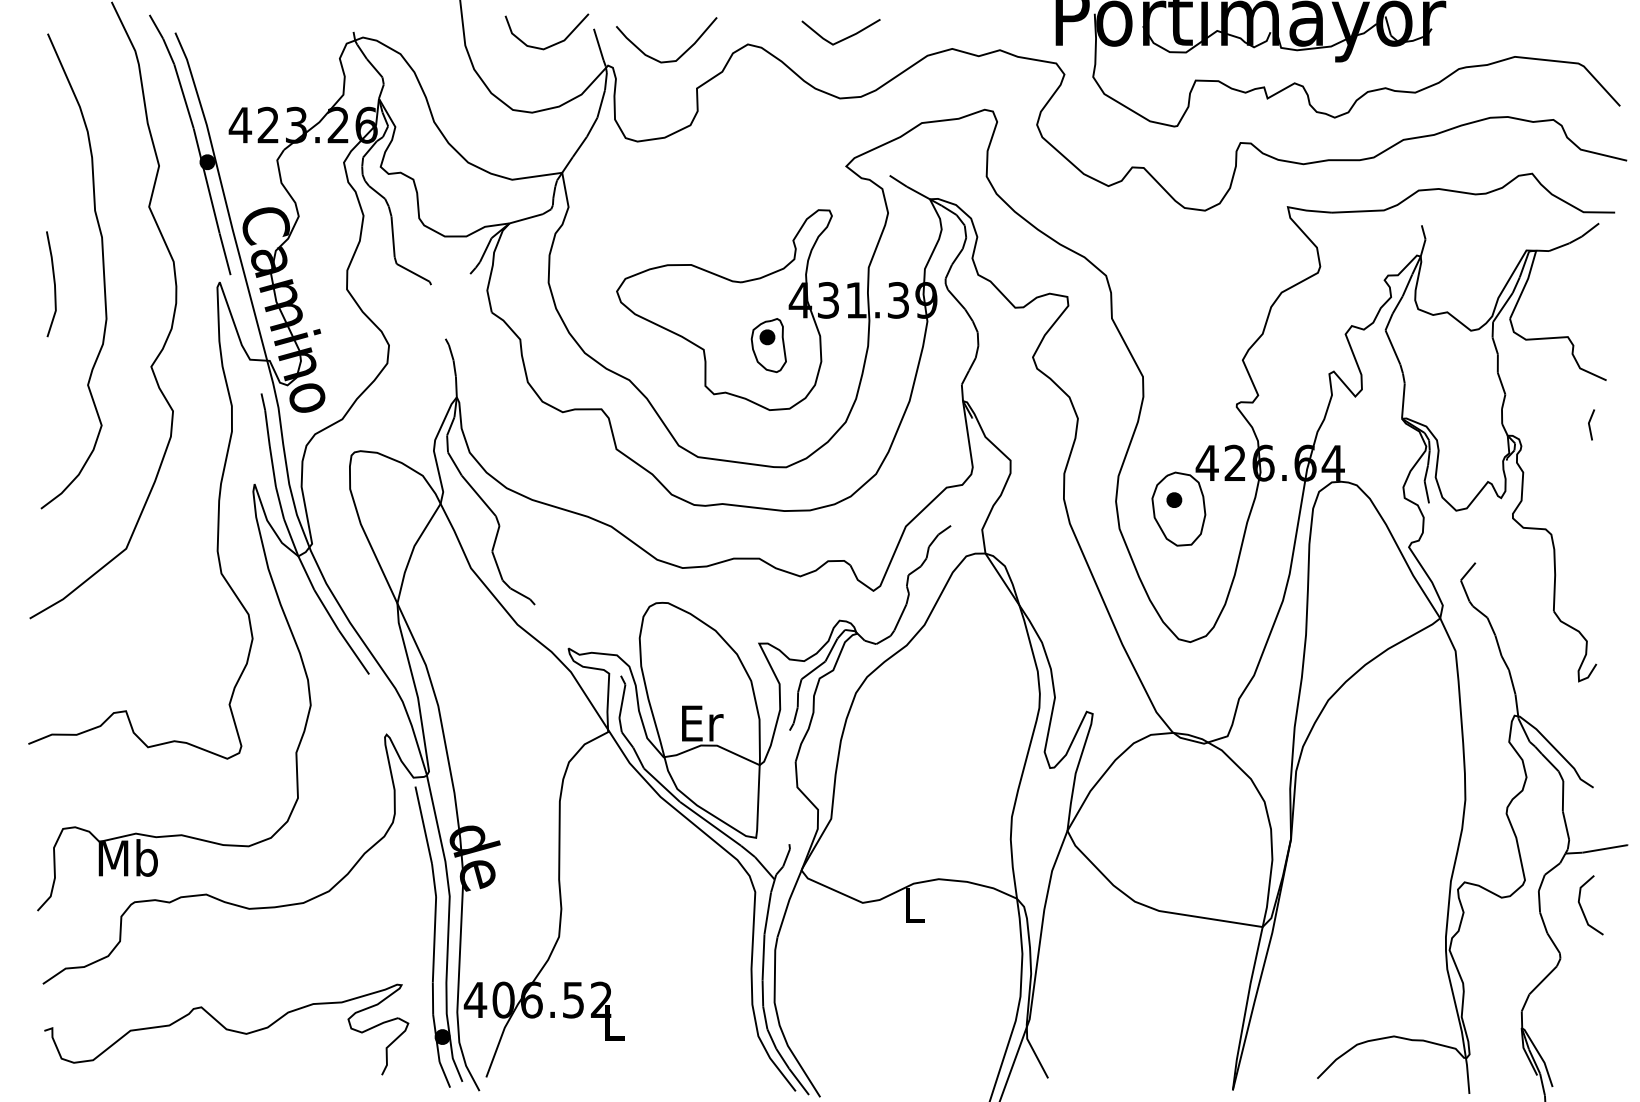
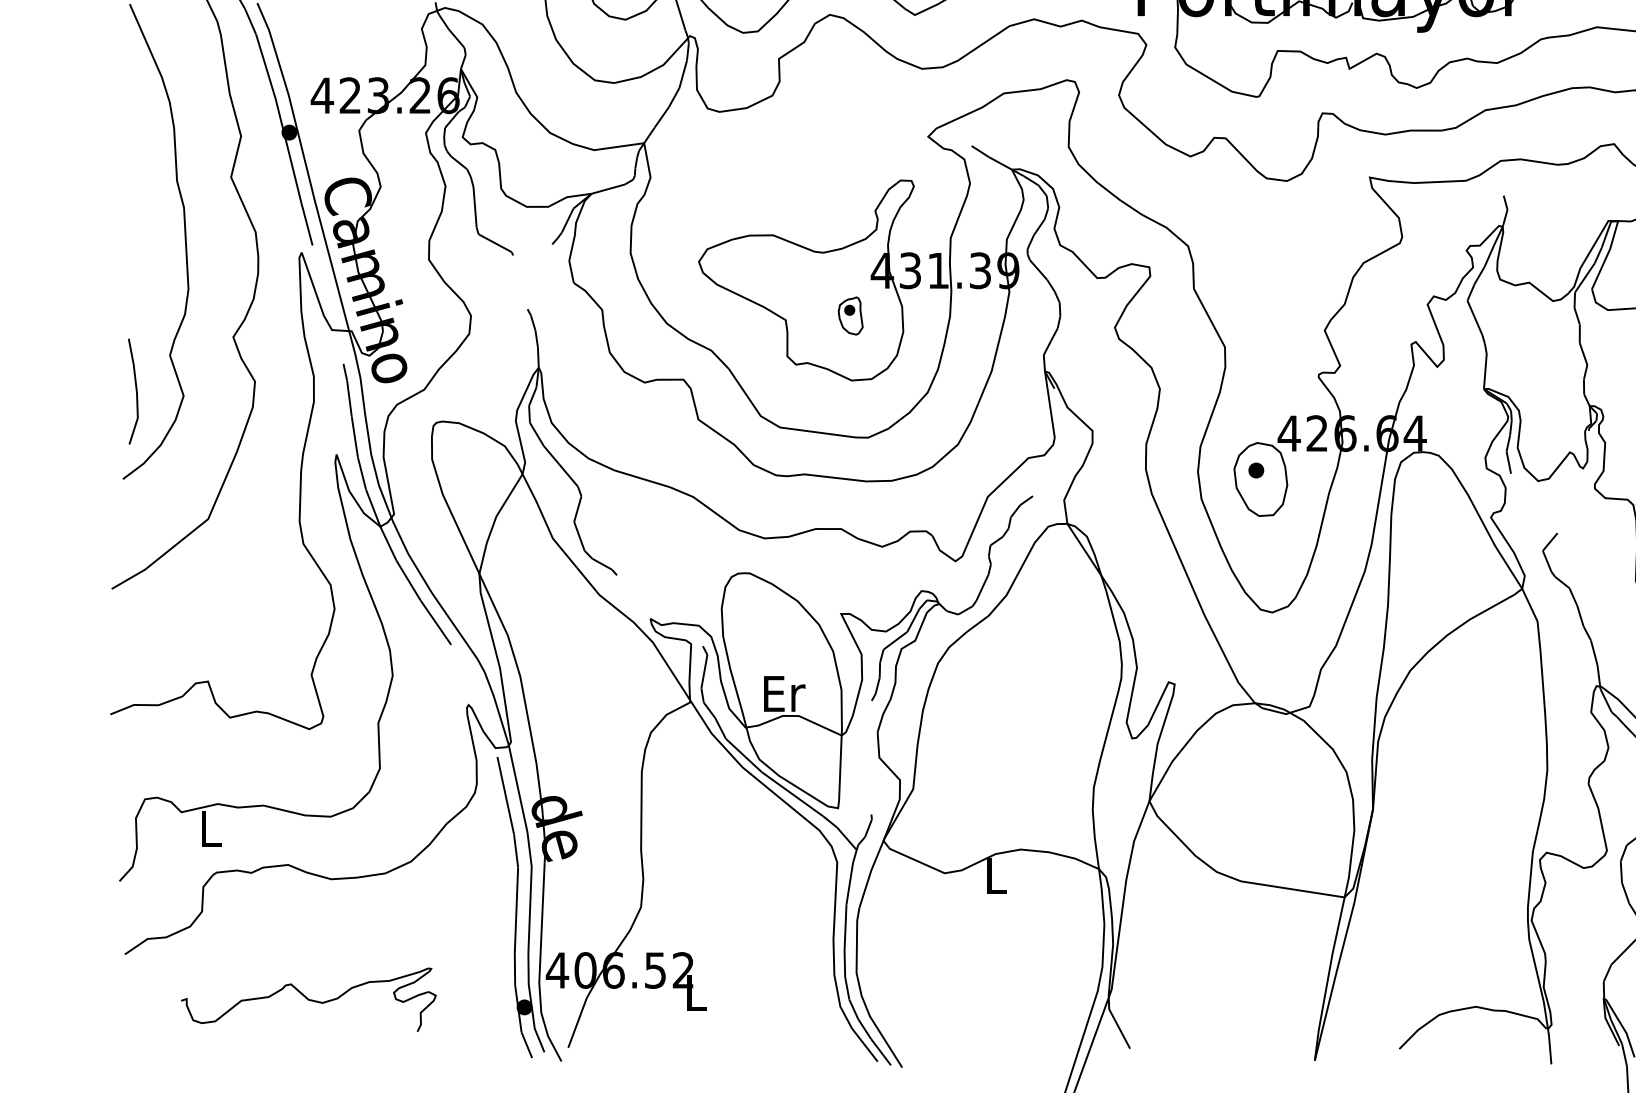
line: (53, 283) -> (135, 390), moved
part: (768, 345) -> (850, 315), size x0.7
text: (127, 857) -> (209, 827), Mb -> L
part: (226, 1029) -> (308, 999), size x0.7

